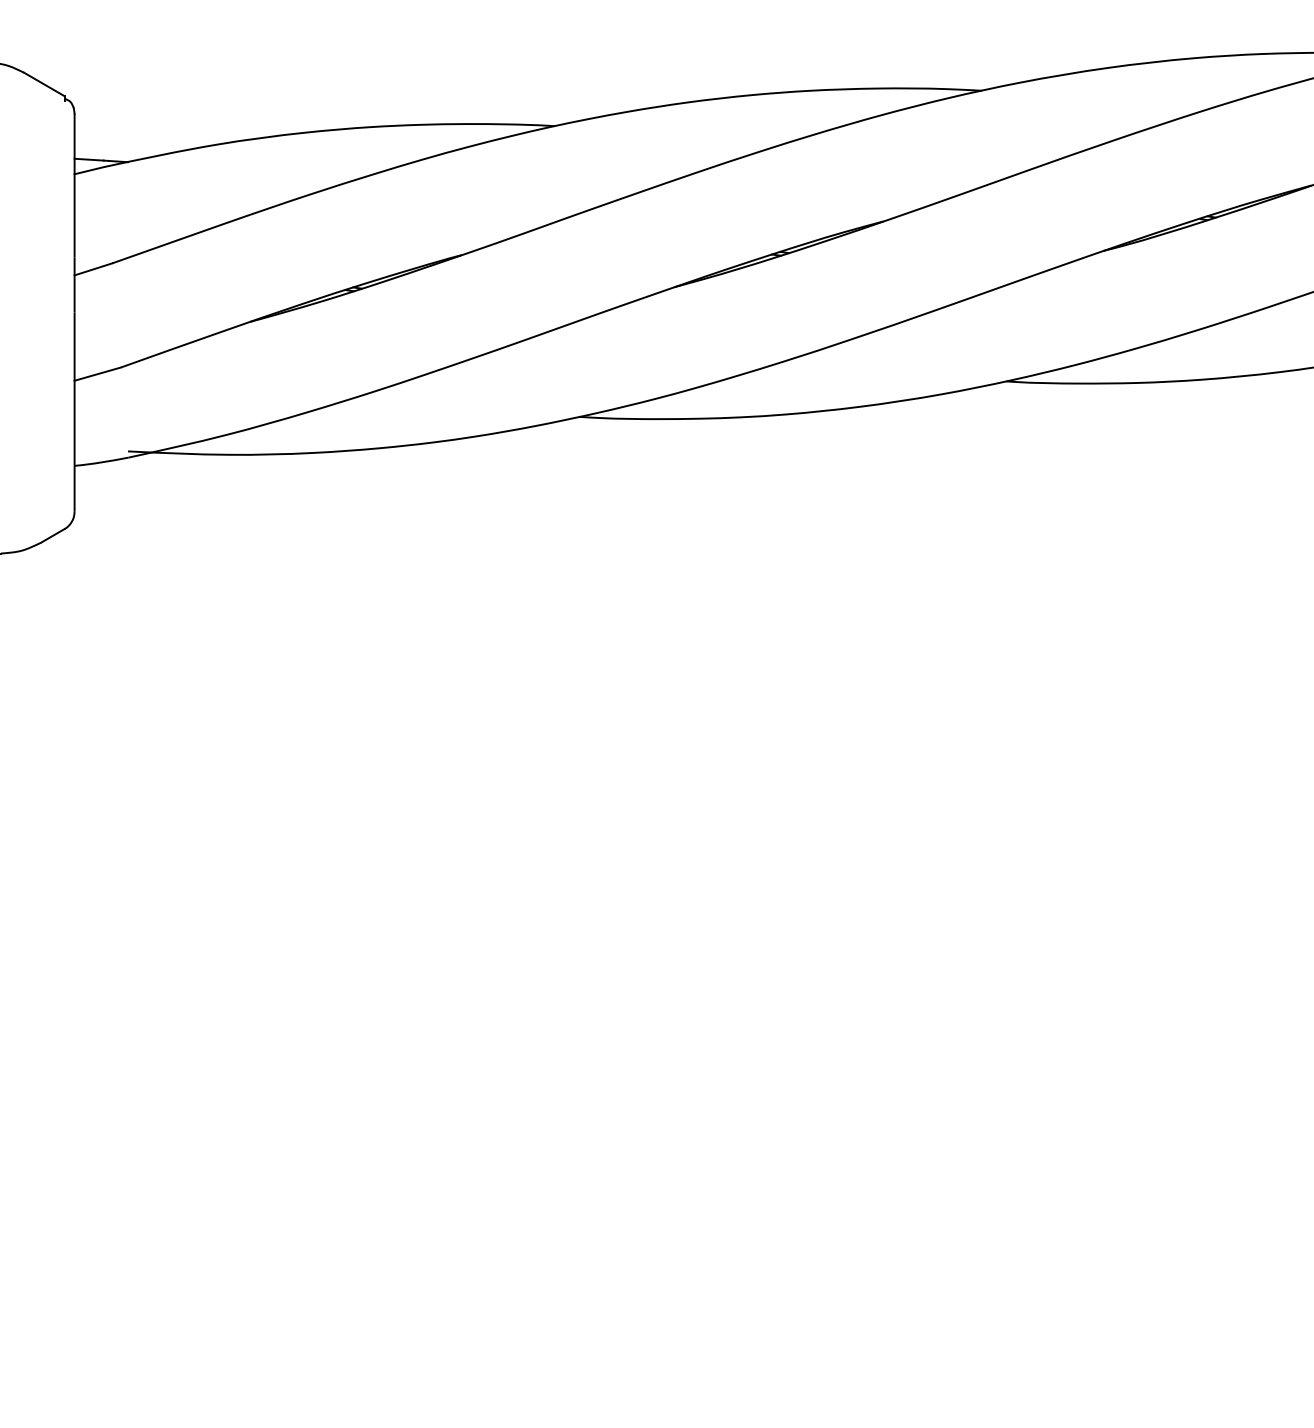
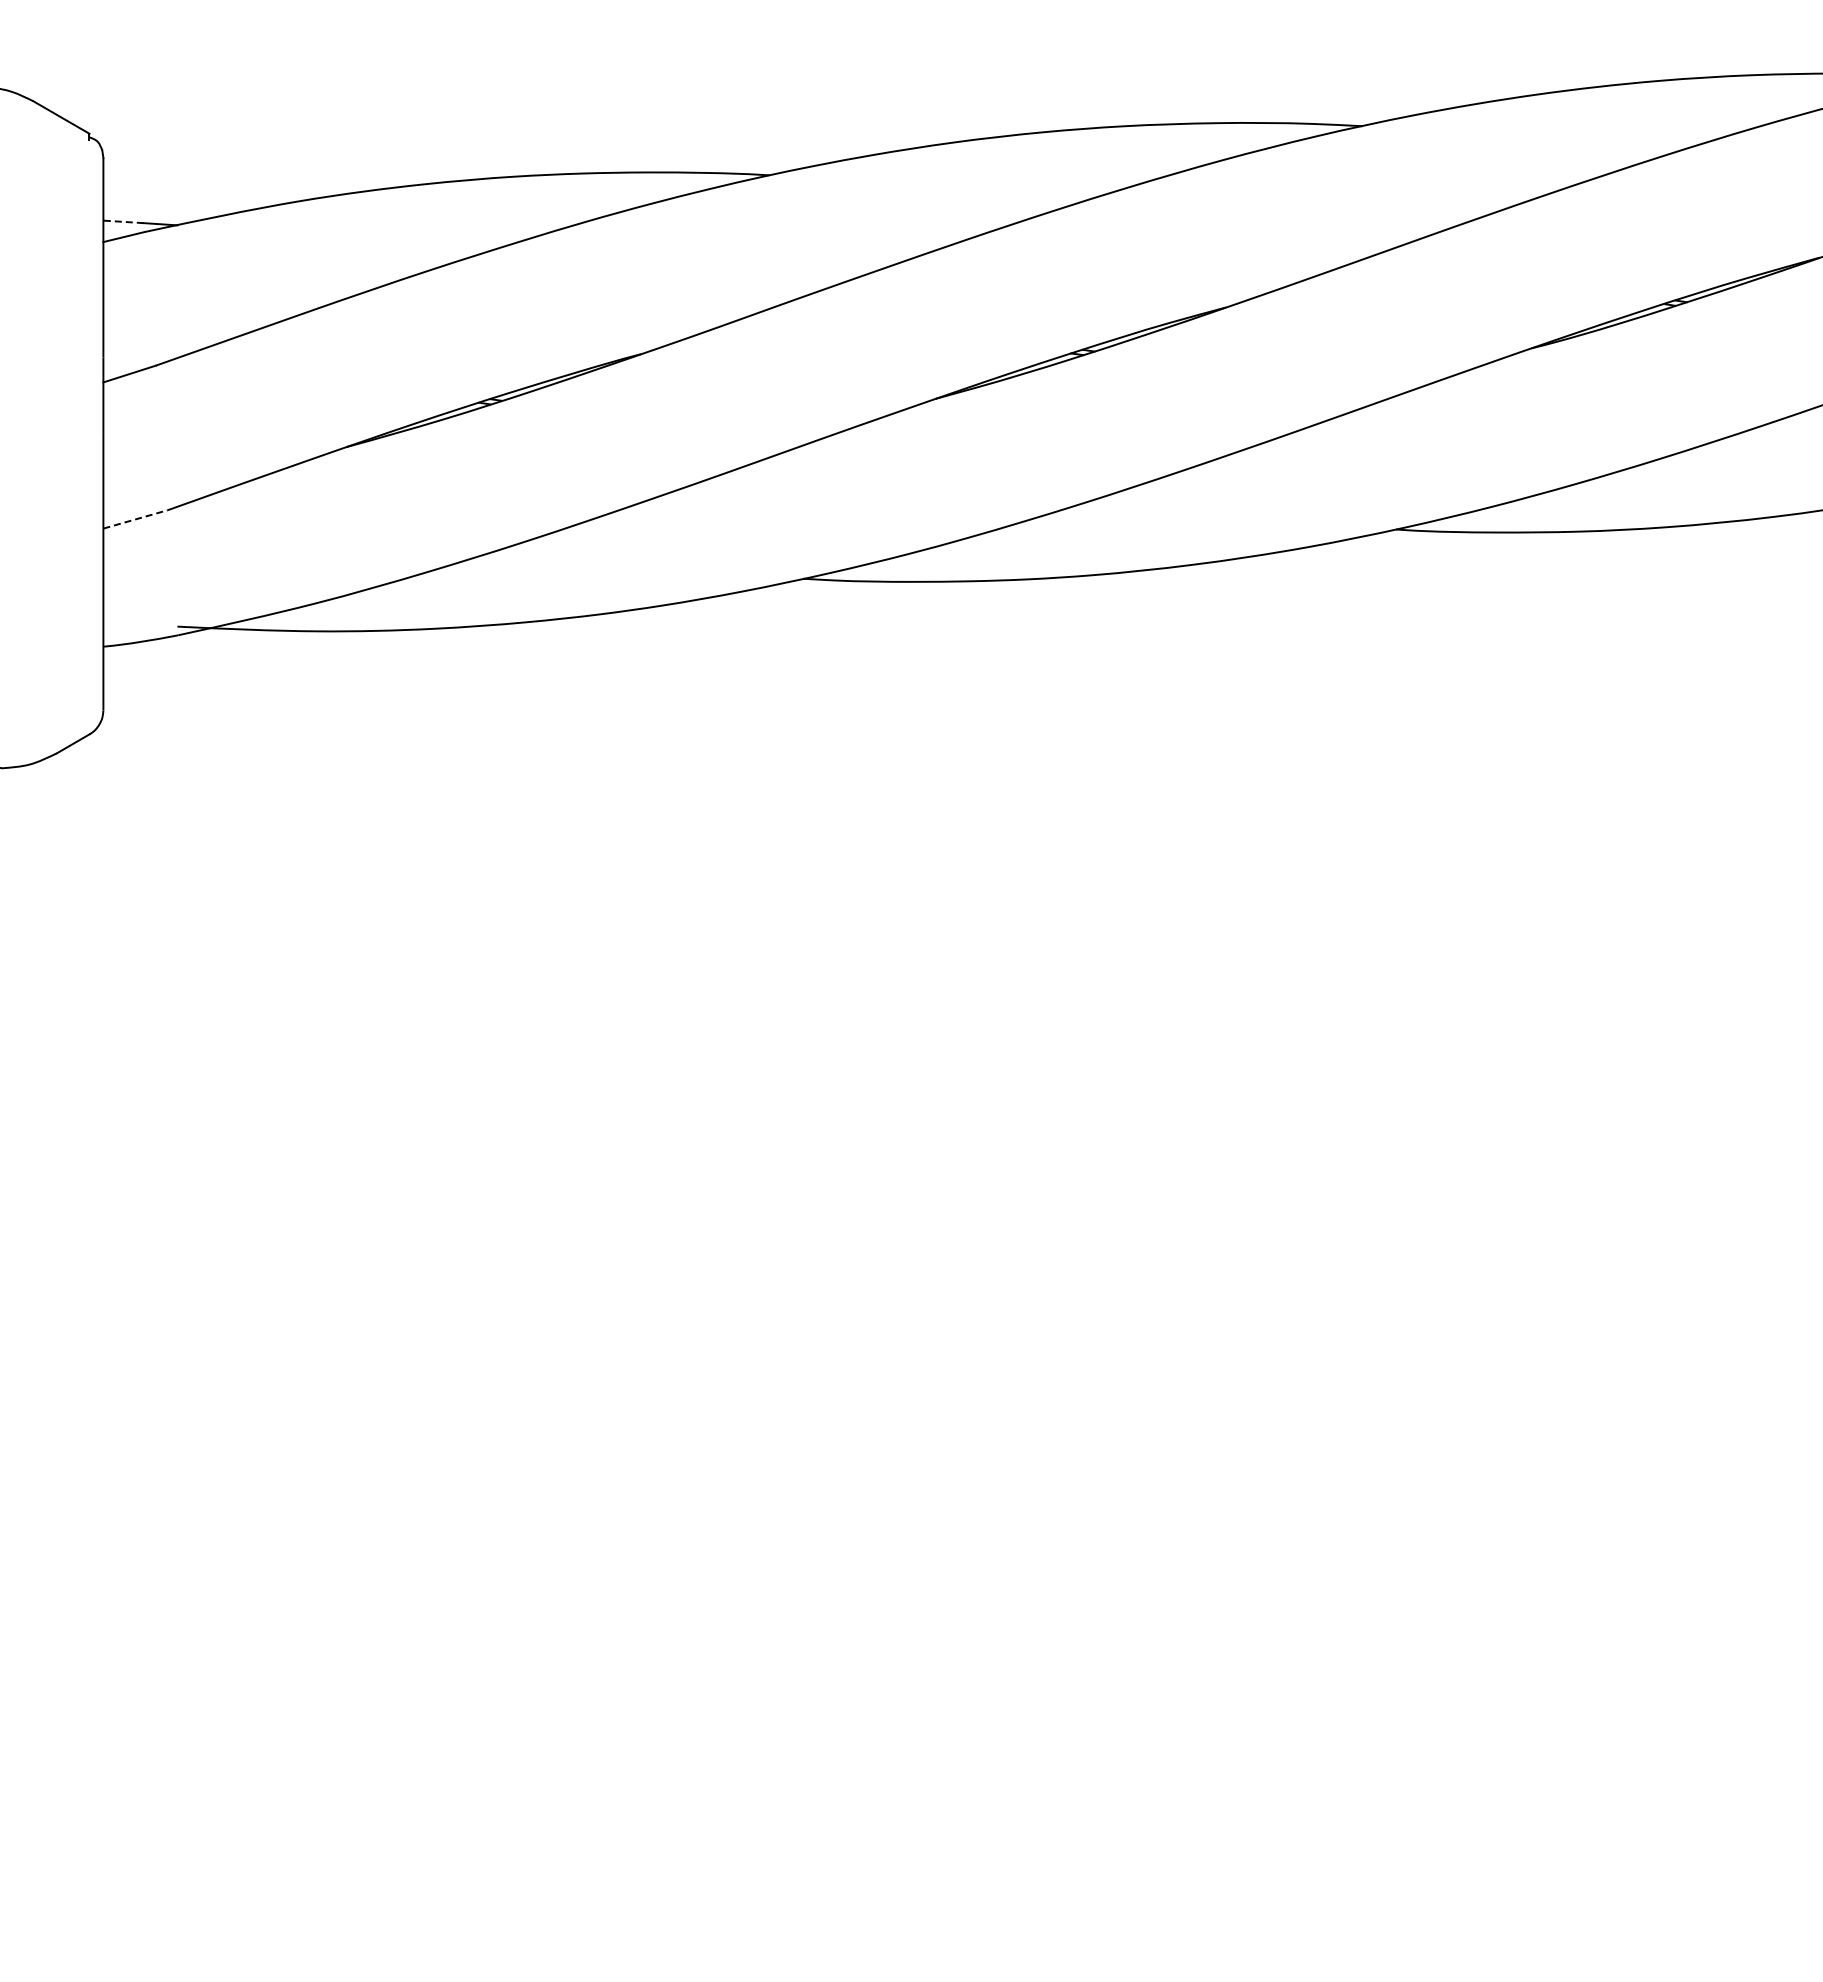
line: (89, 159) -> (123, 221), solid -> dashed
line: (98, 374) -> (136, 519), solid -> dashed

